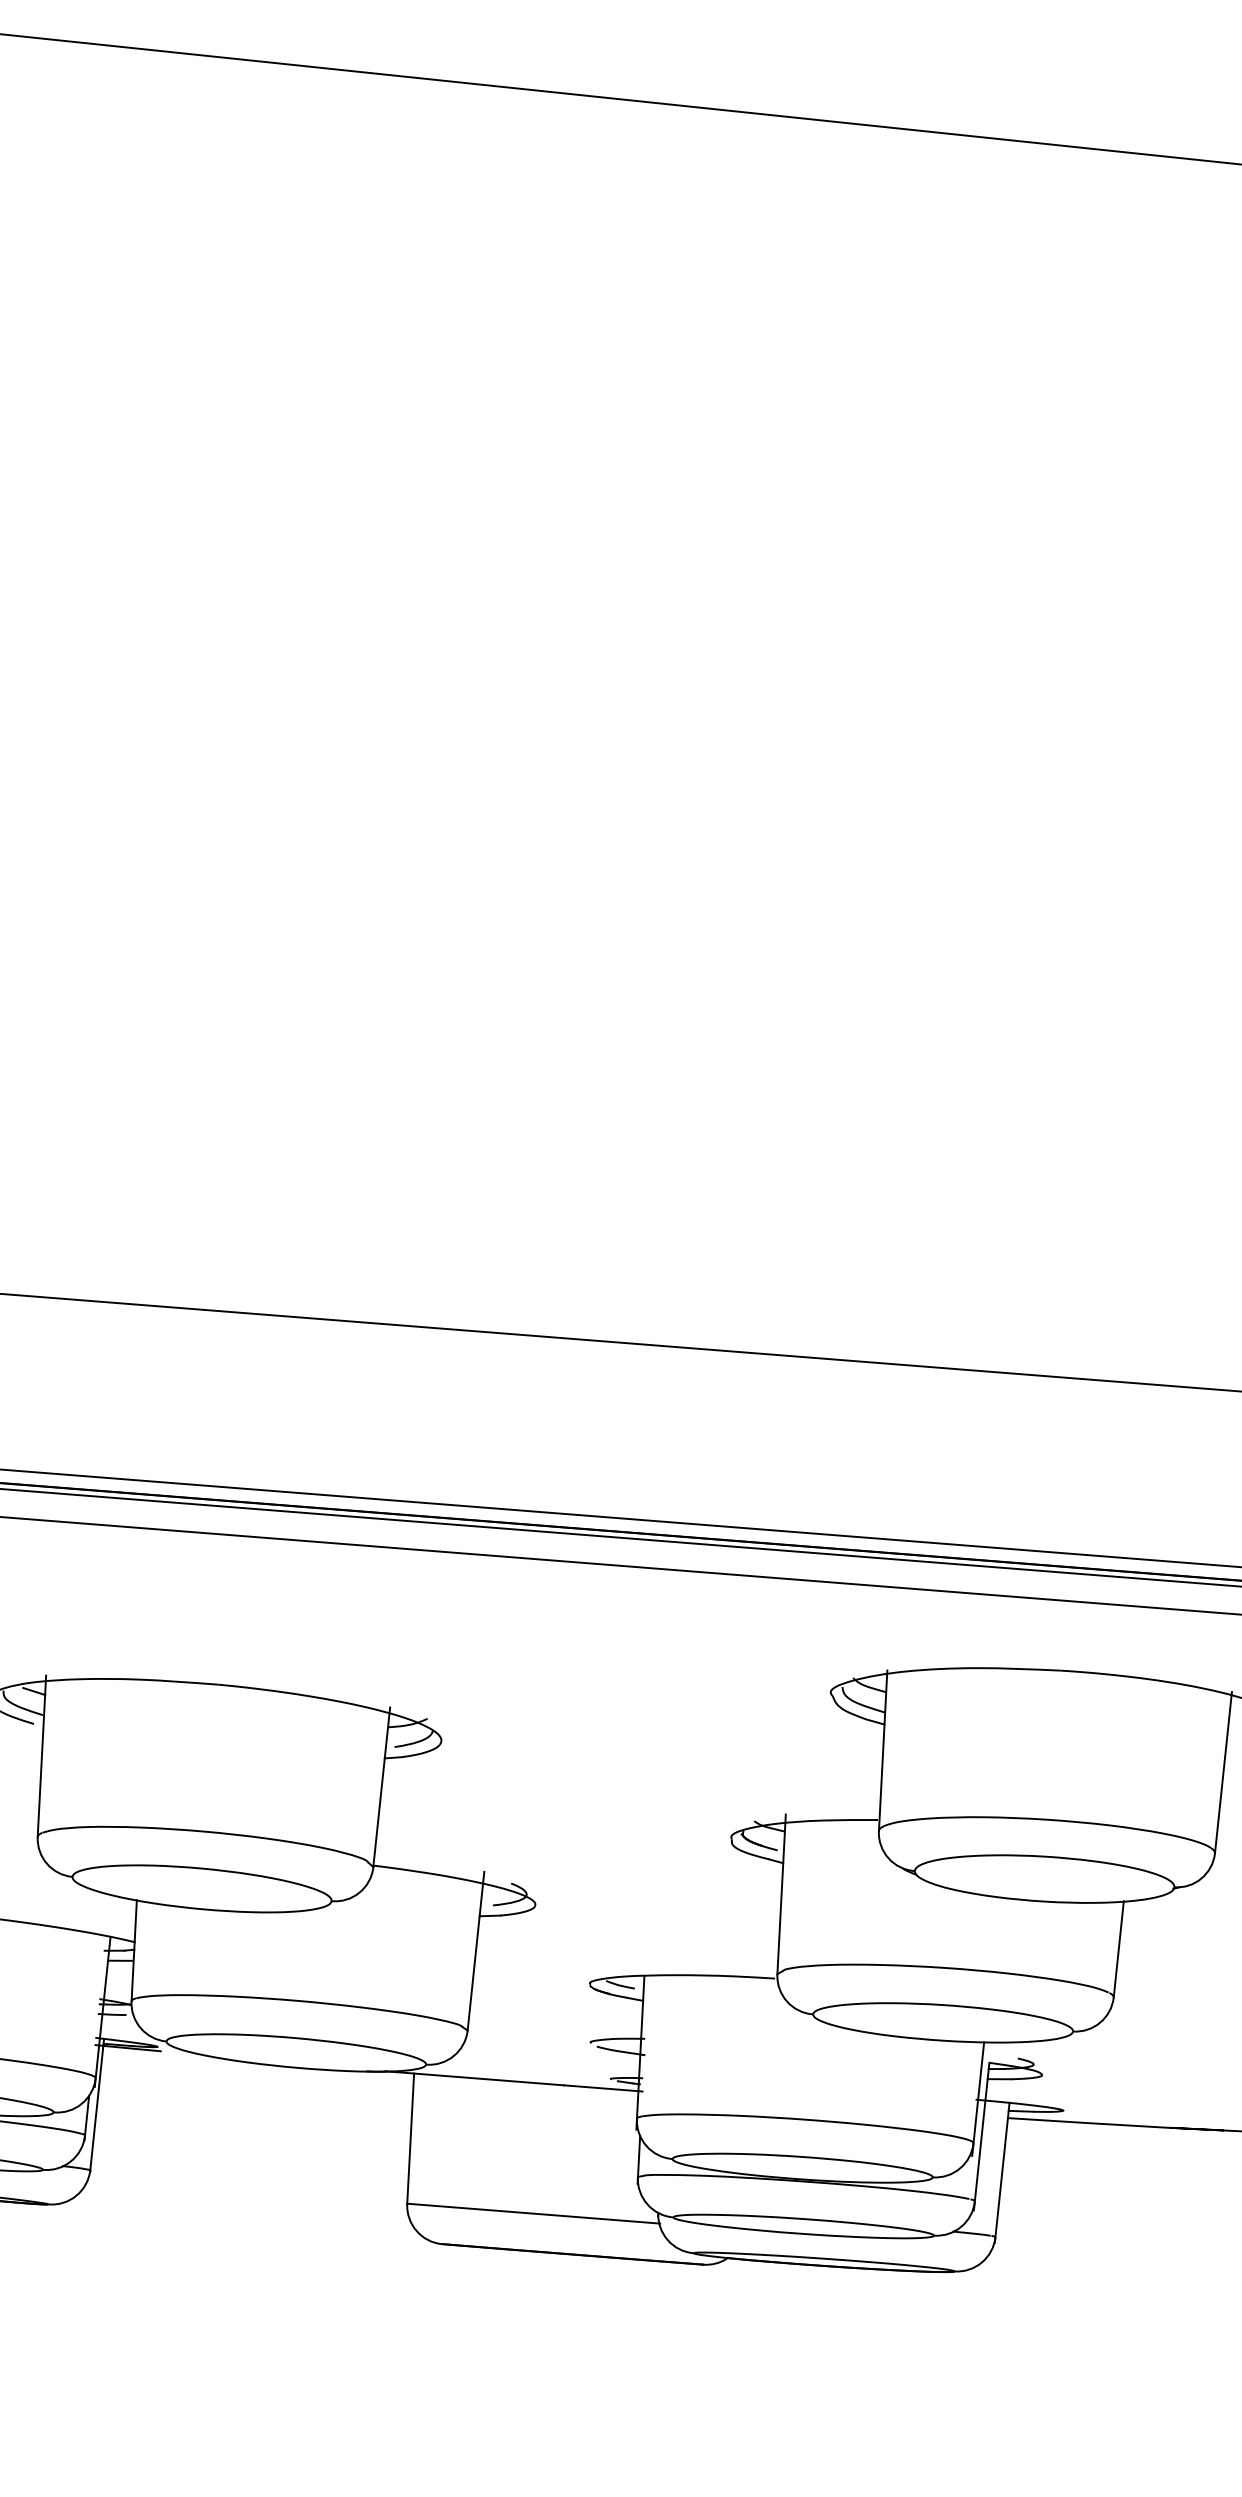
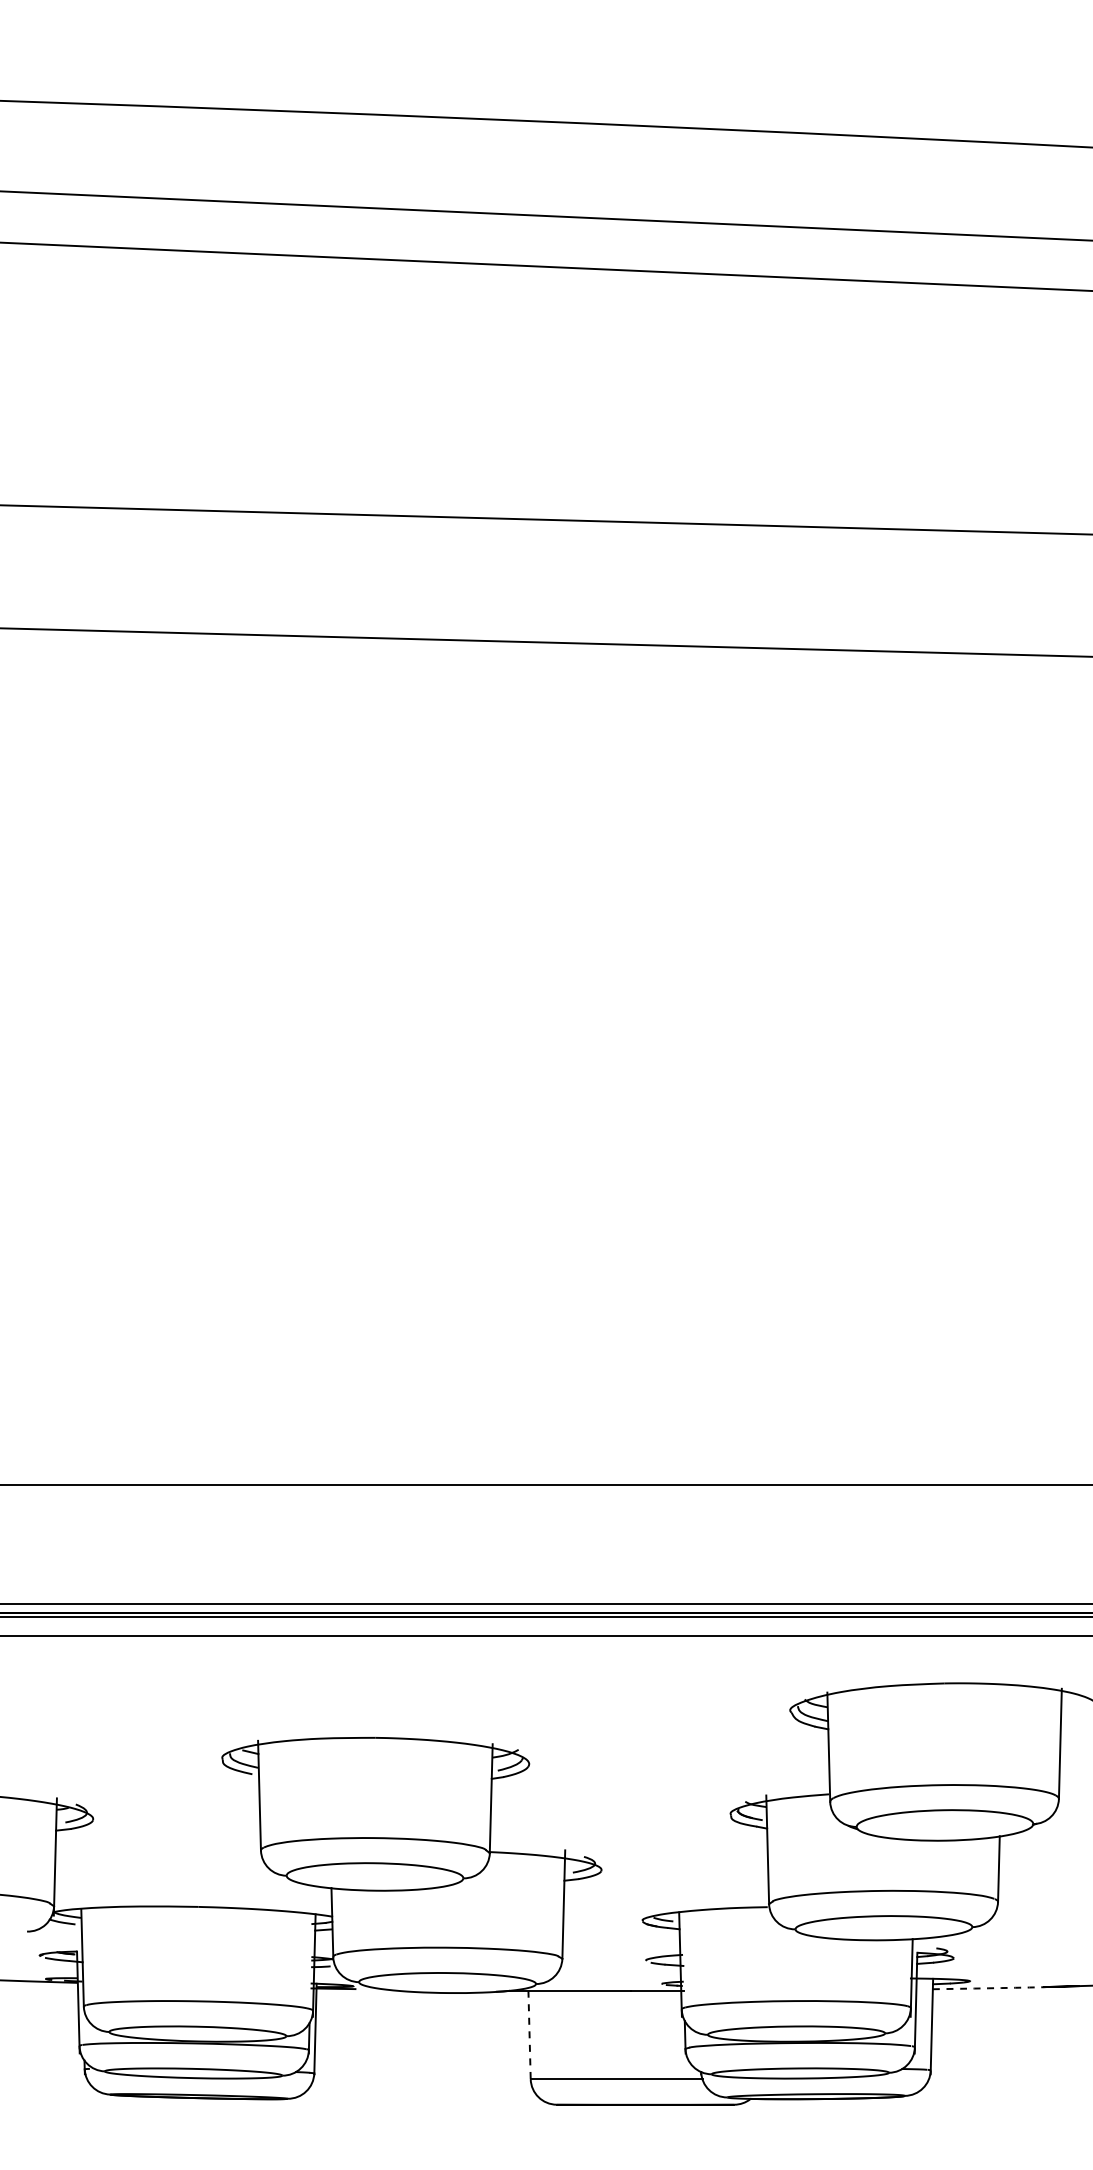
arc: (1089, 2123) -> (988, 1988), solid -> dashed
line: (410, 2139) -> (529, 2035), solid -> dashed

